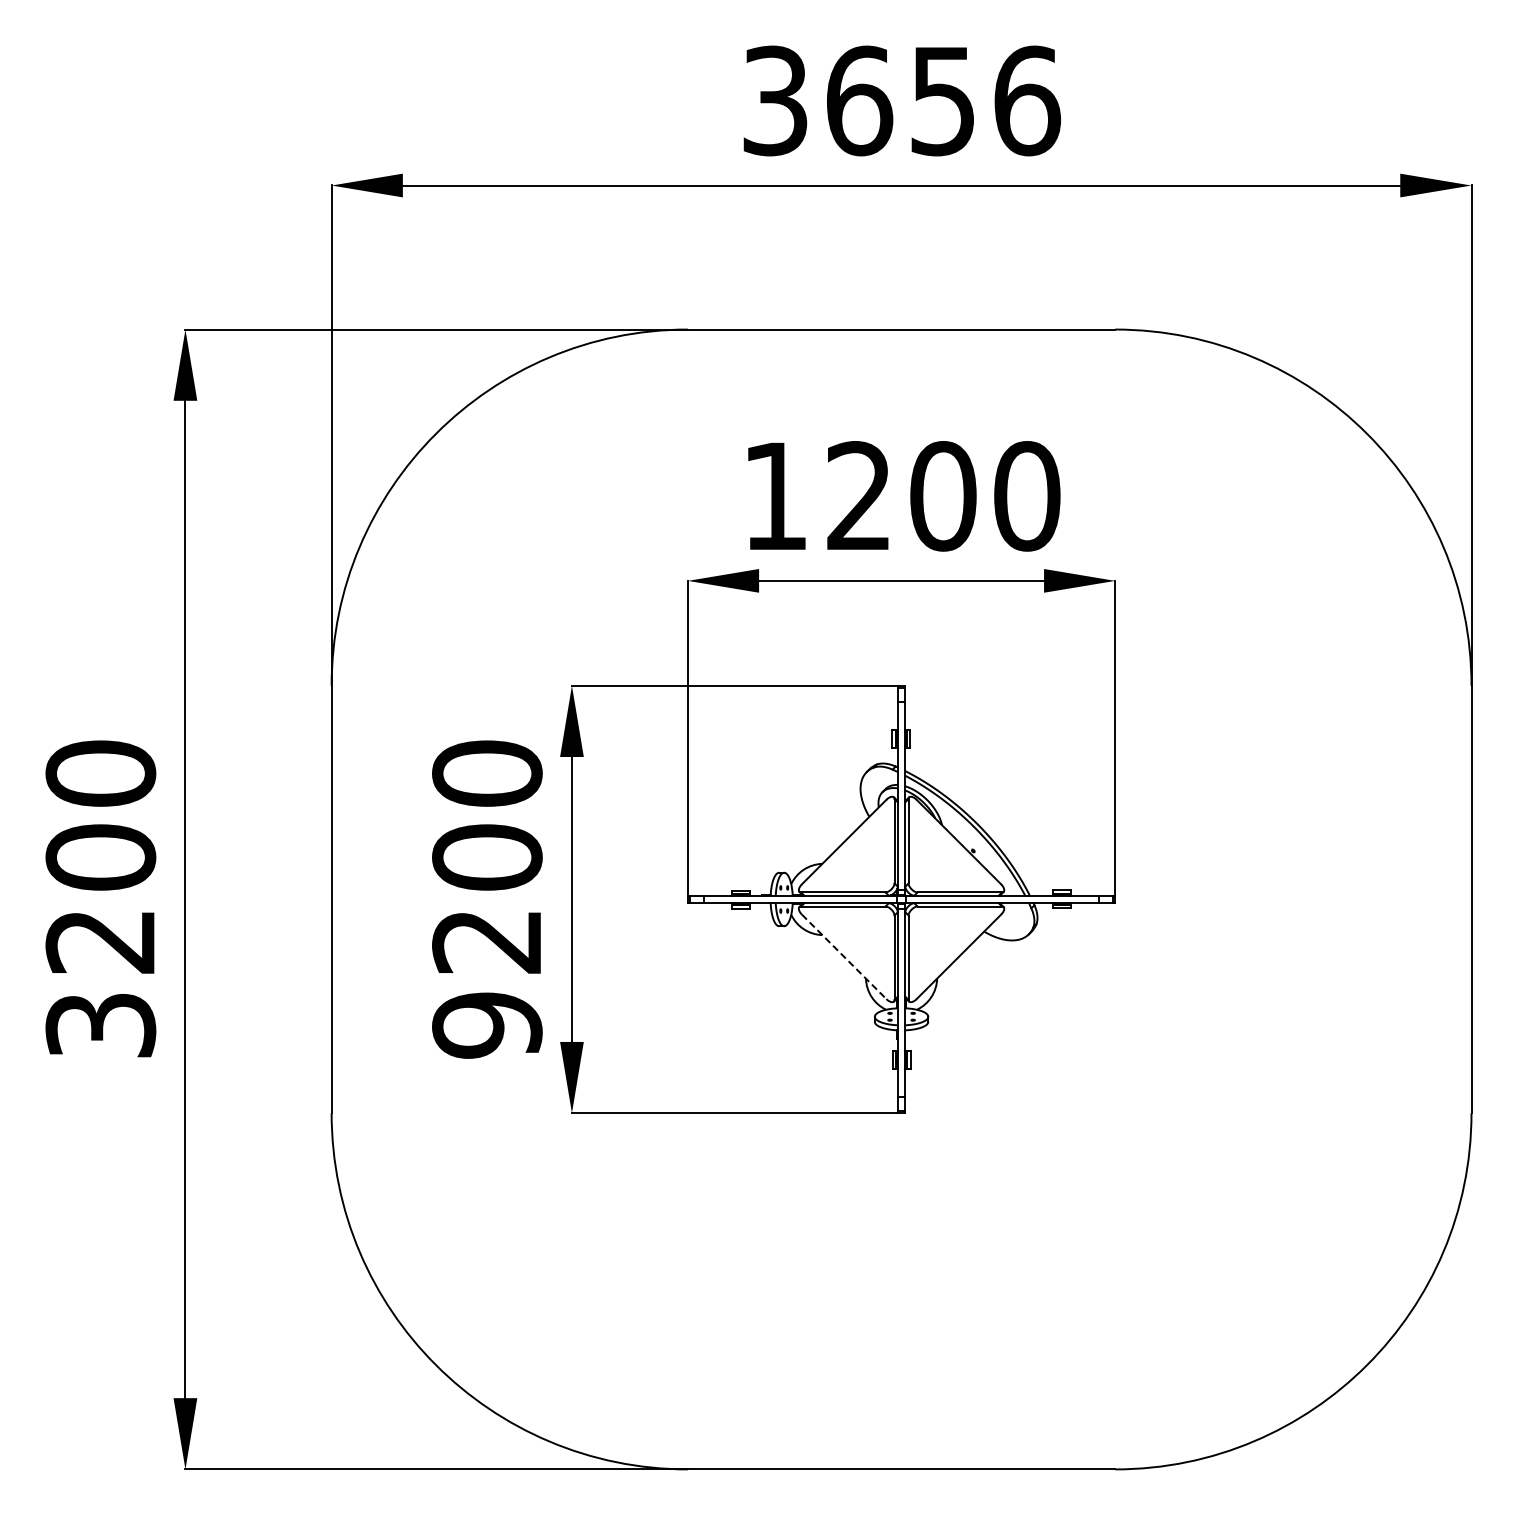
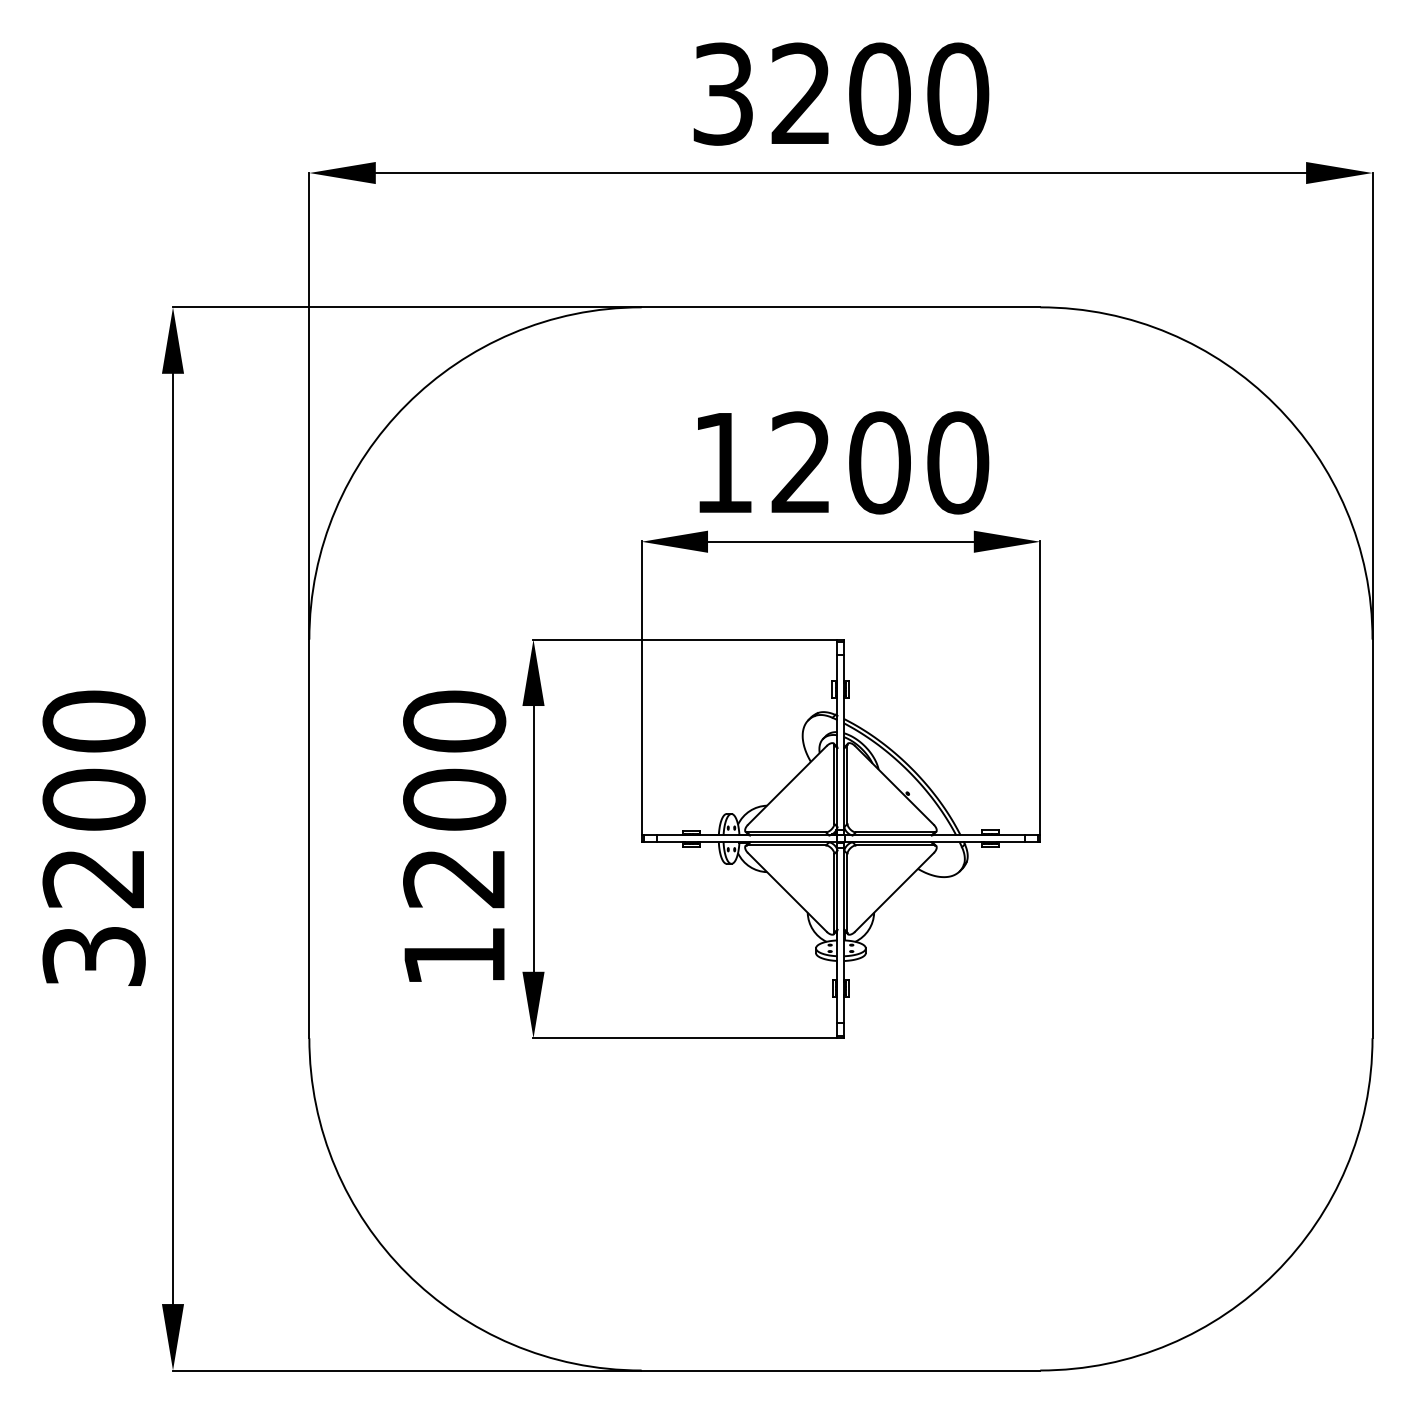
text: (944, 100) -> (880, 93), 3656 -> 3200
line: (844, 956) -> (787, 892), dashed -> solid
text: (487, 1025) -> (454, 956), 9200 -> 1200

